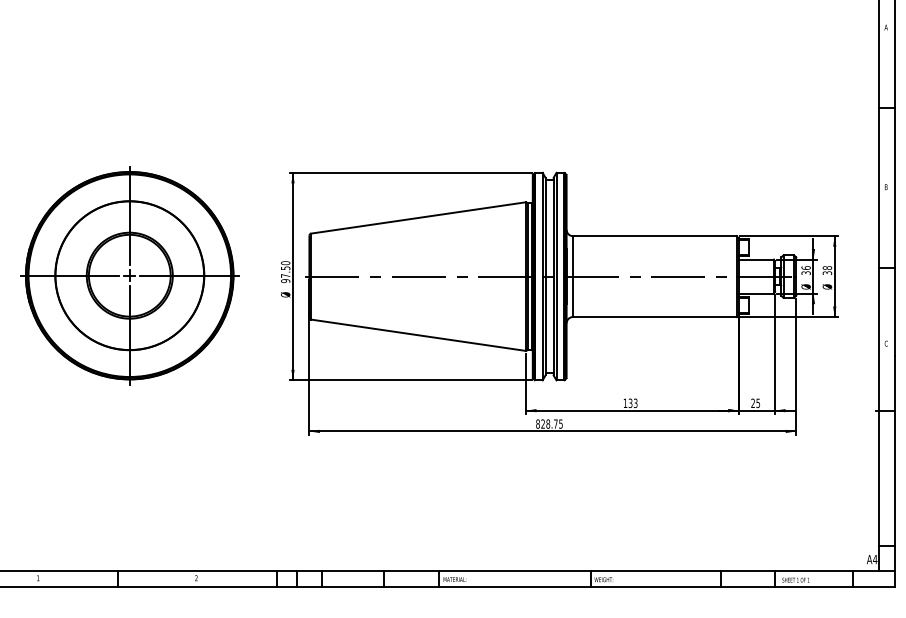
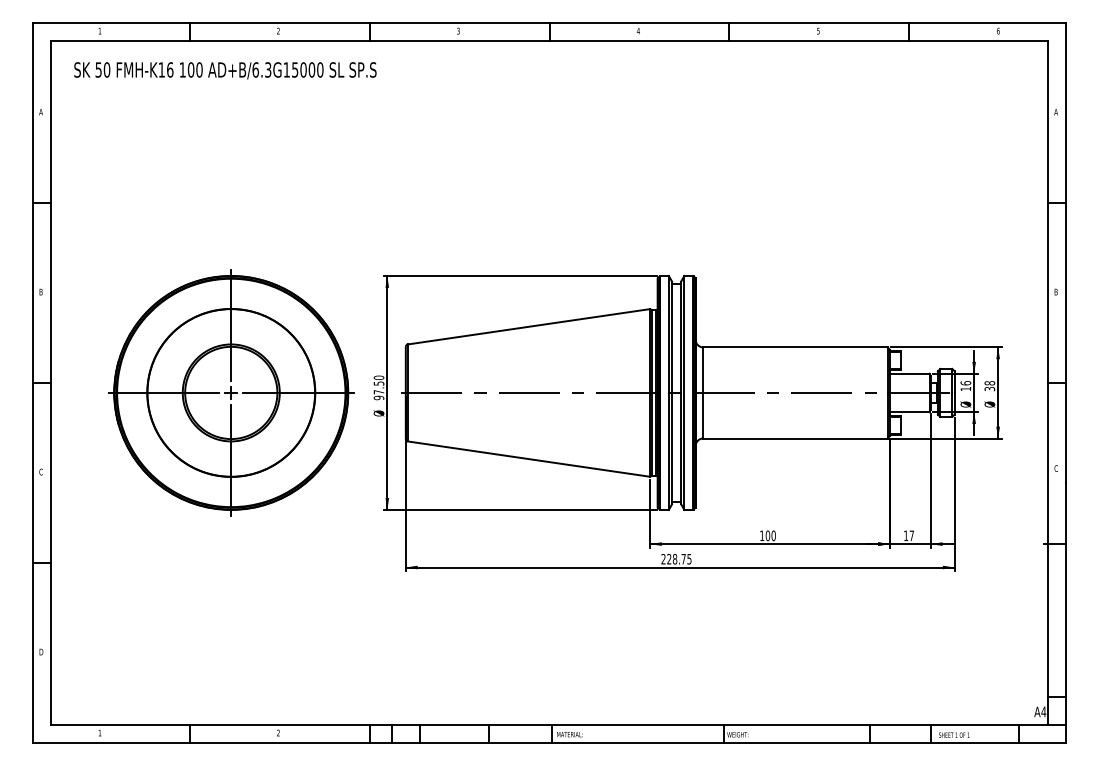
text: (805, 273) -> (965, 389), 36 -> 16
part: (129, 275) -> (231, 392), moved
text: (632, 403) -> (770, 535), 133 -> 100
text: (755, 403) -> (908, 535), 25 -> 17
text: (537, 424) -> (663, 559), 828.75 -> 228.75

